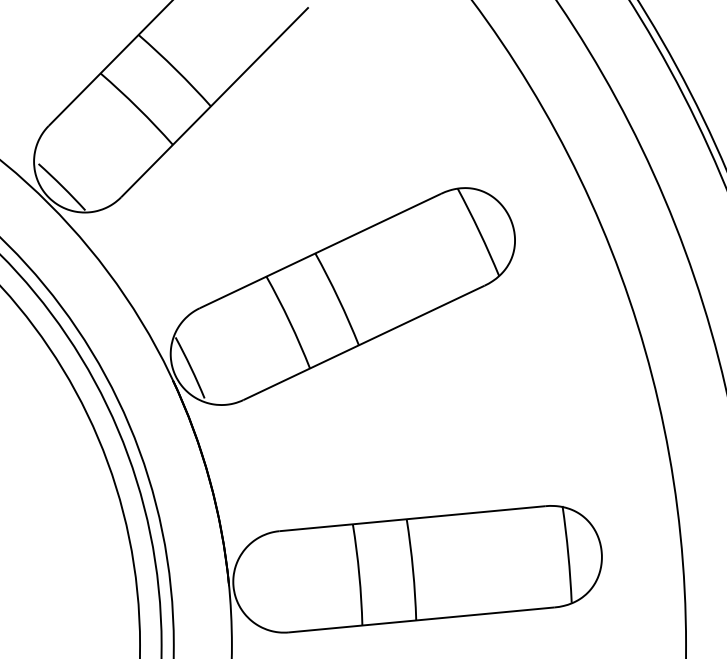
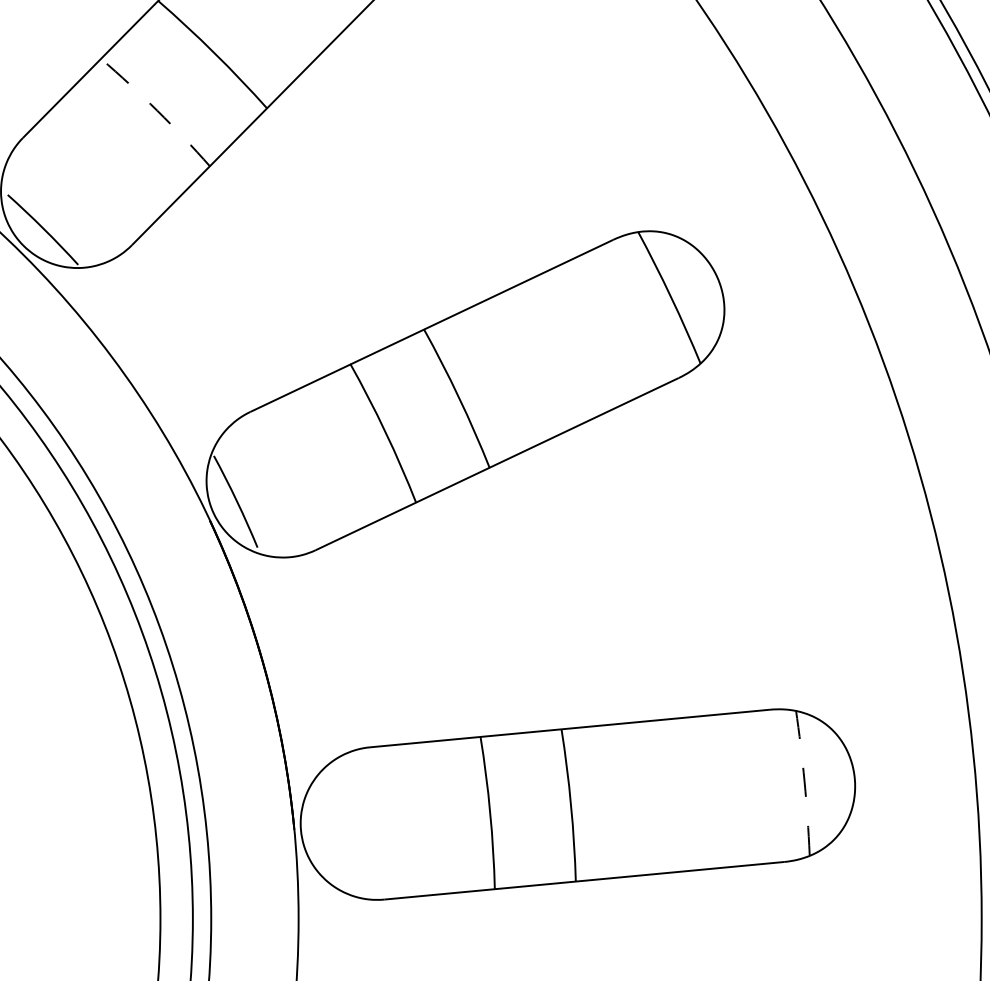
arc: (138, 108) -> (158, 111), solid -> dashed
arc: (568, 554) -> (804, 782), solid -> dashed

